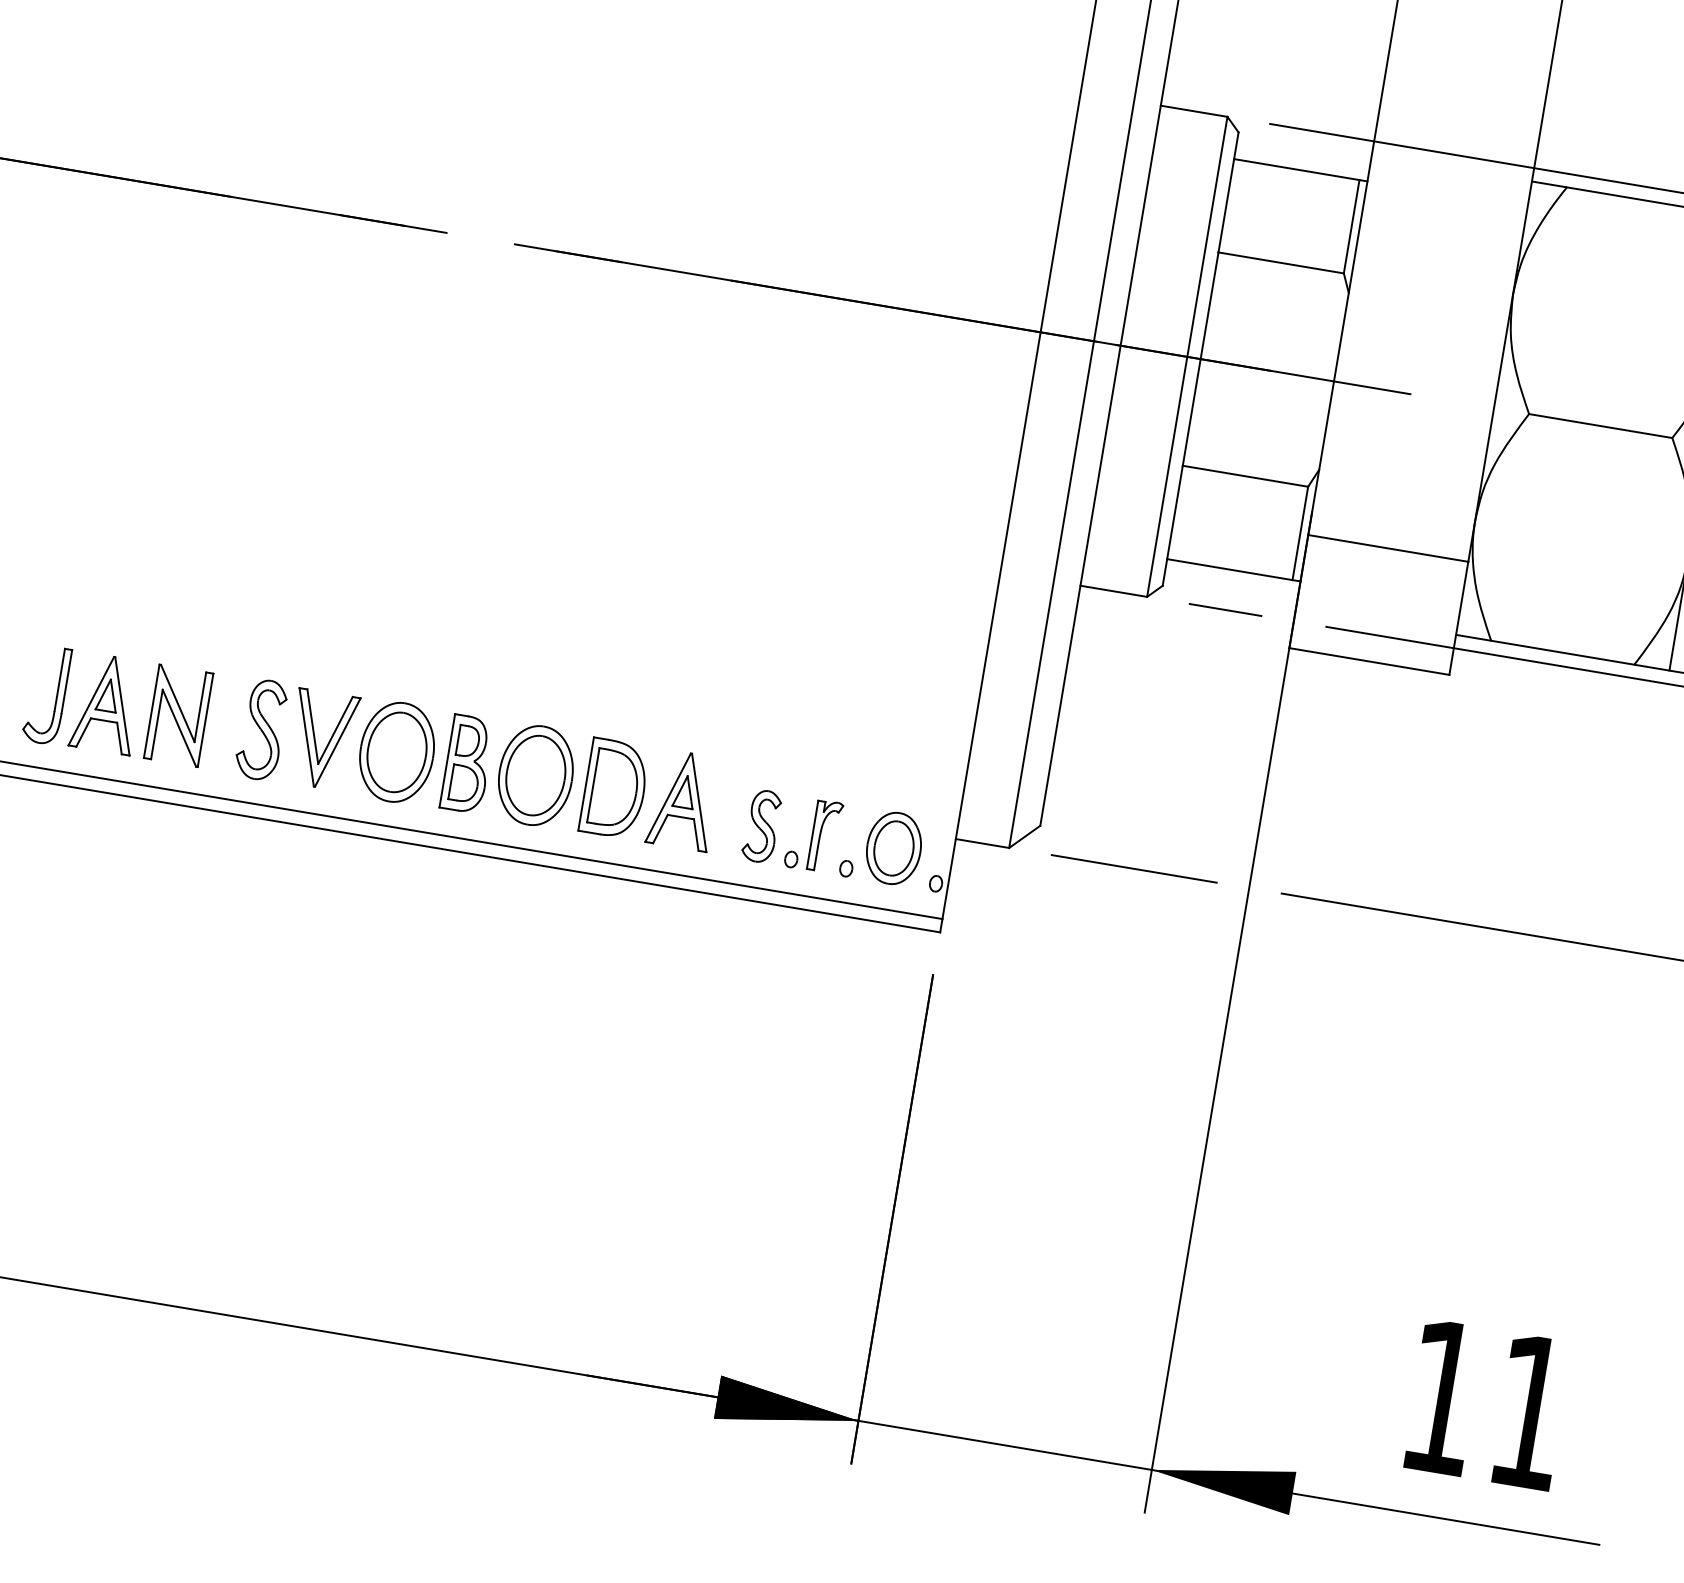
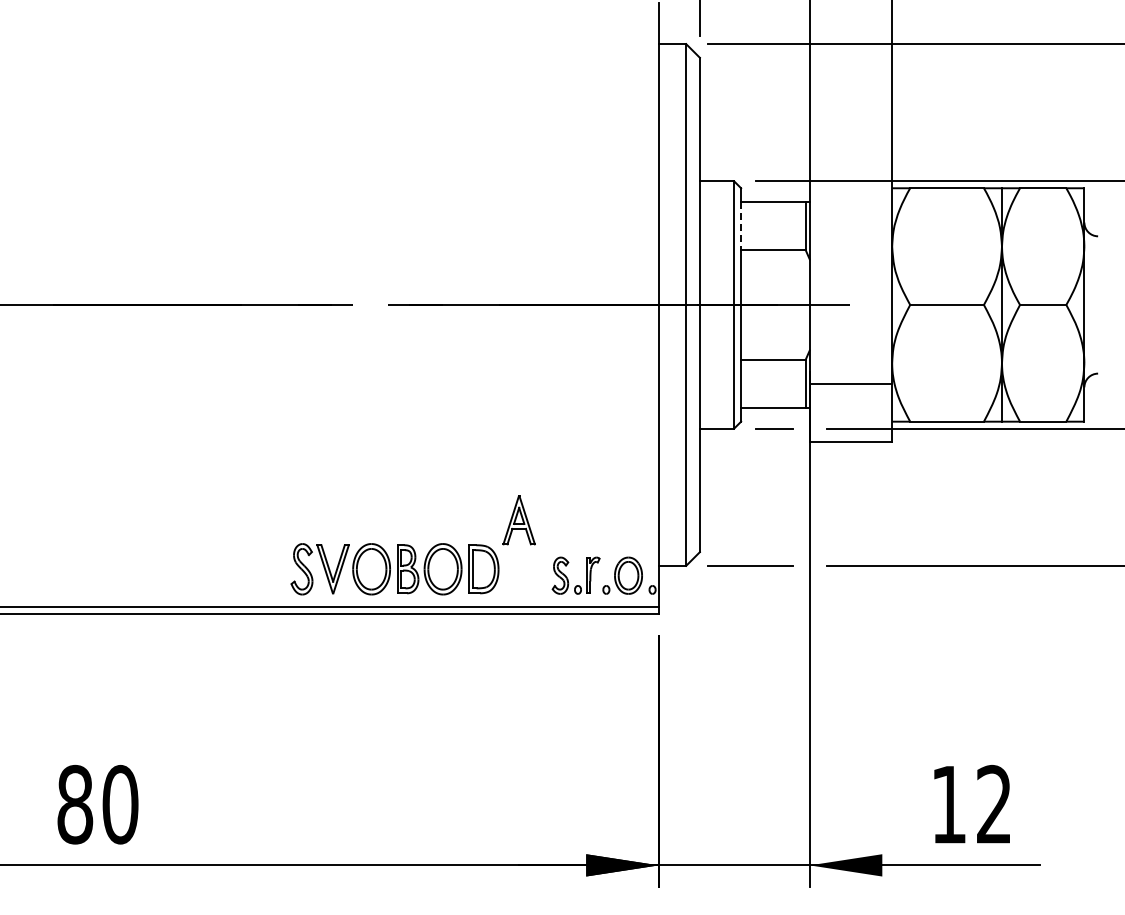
line: (1226, 206) -> (741, 226), solid -> dashed
part: (117, 705) -> (227, 569), removed
part: (682, 800) -> (518, 520), moved
text: (1528, 1409) -> (993, 803), 11 -> 12

